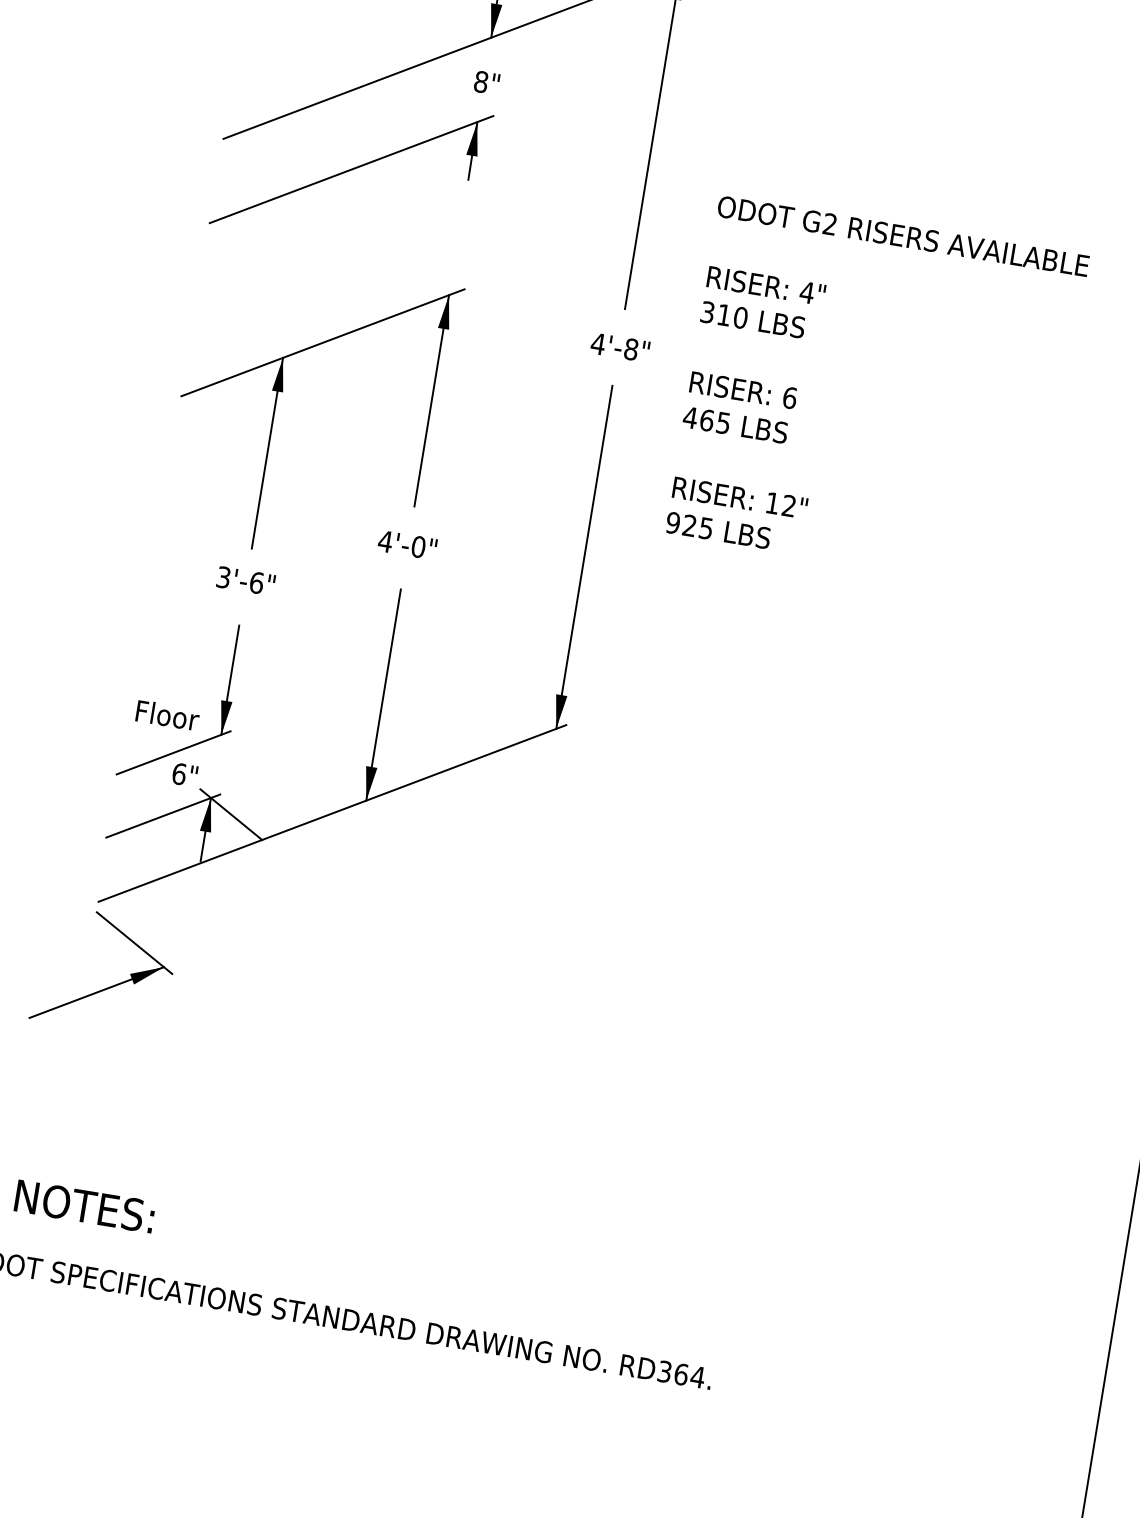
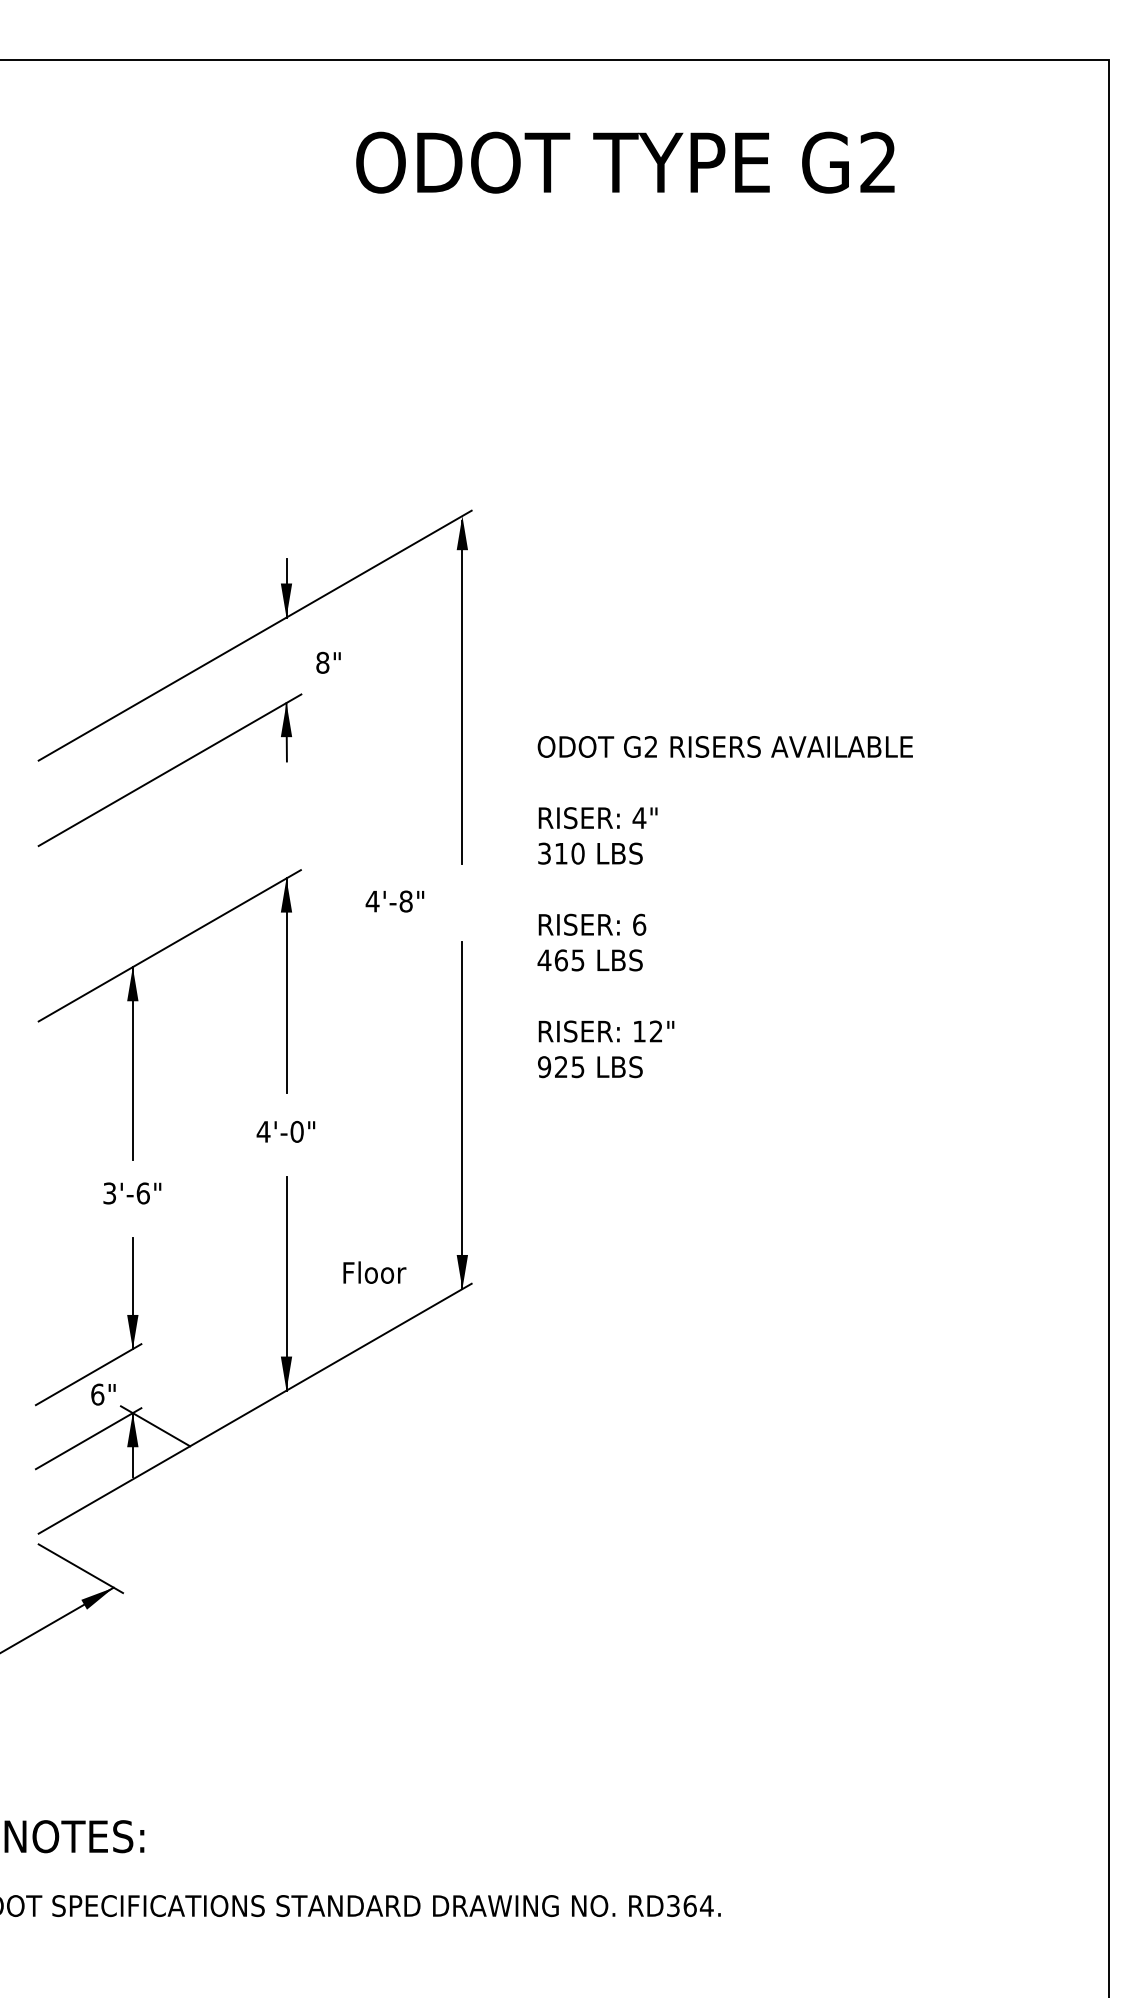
text: (486, 82) -> (328, 662), moved
text: (619, 347) -> (394, 901), moved
text: (167, 715) -> (374, 1272), moved

